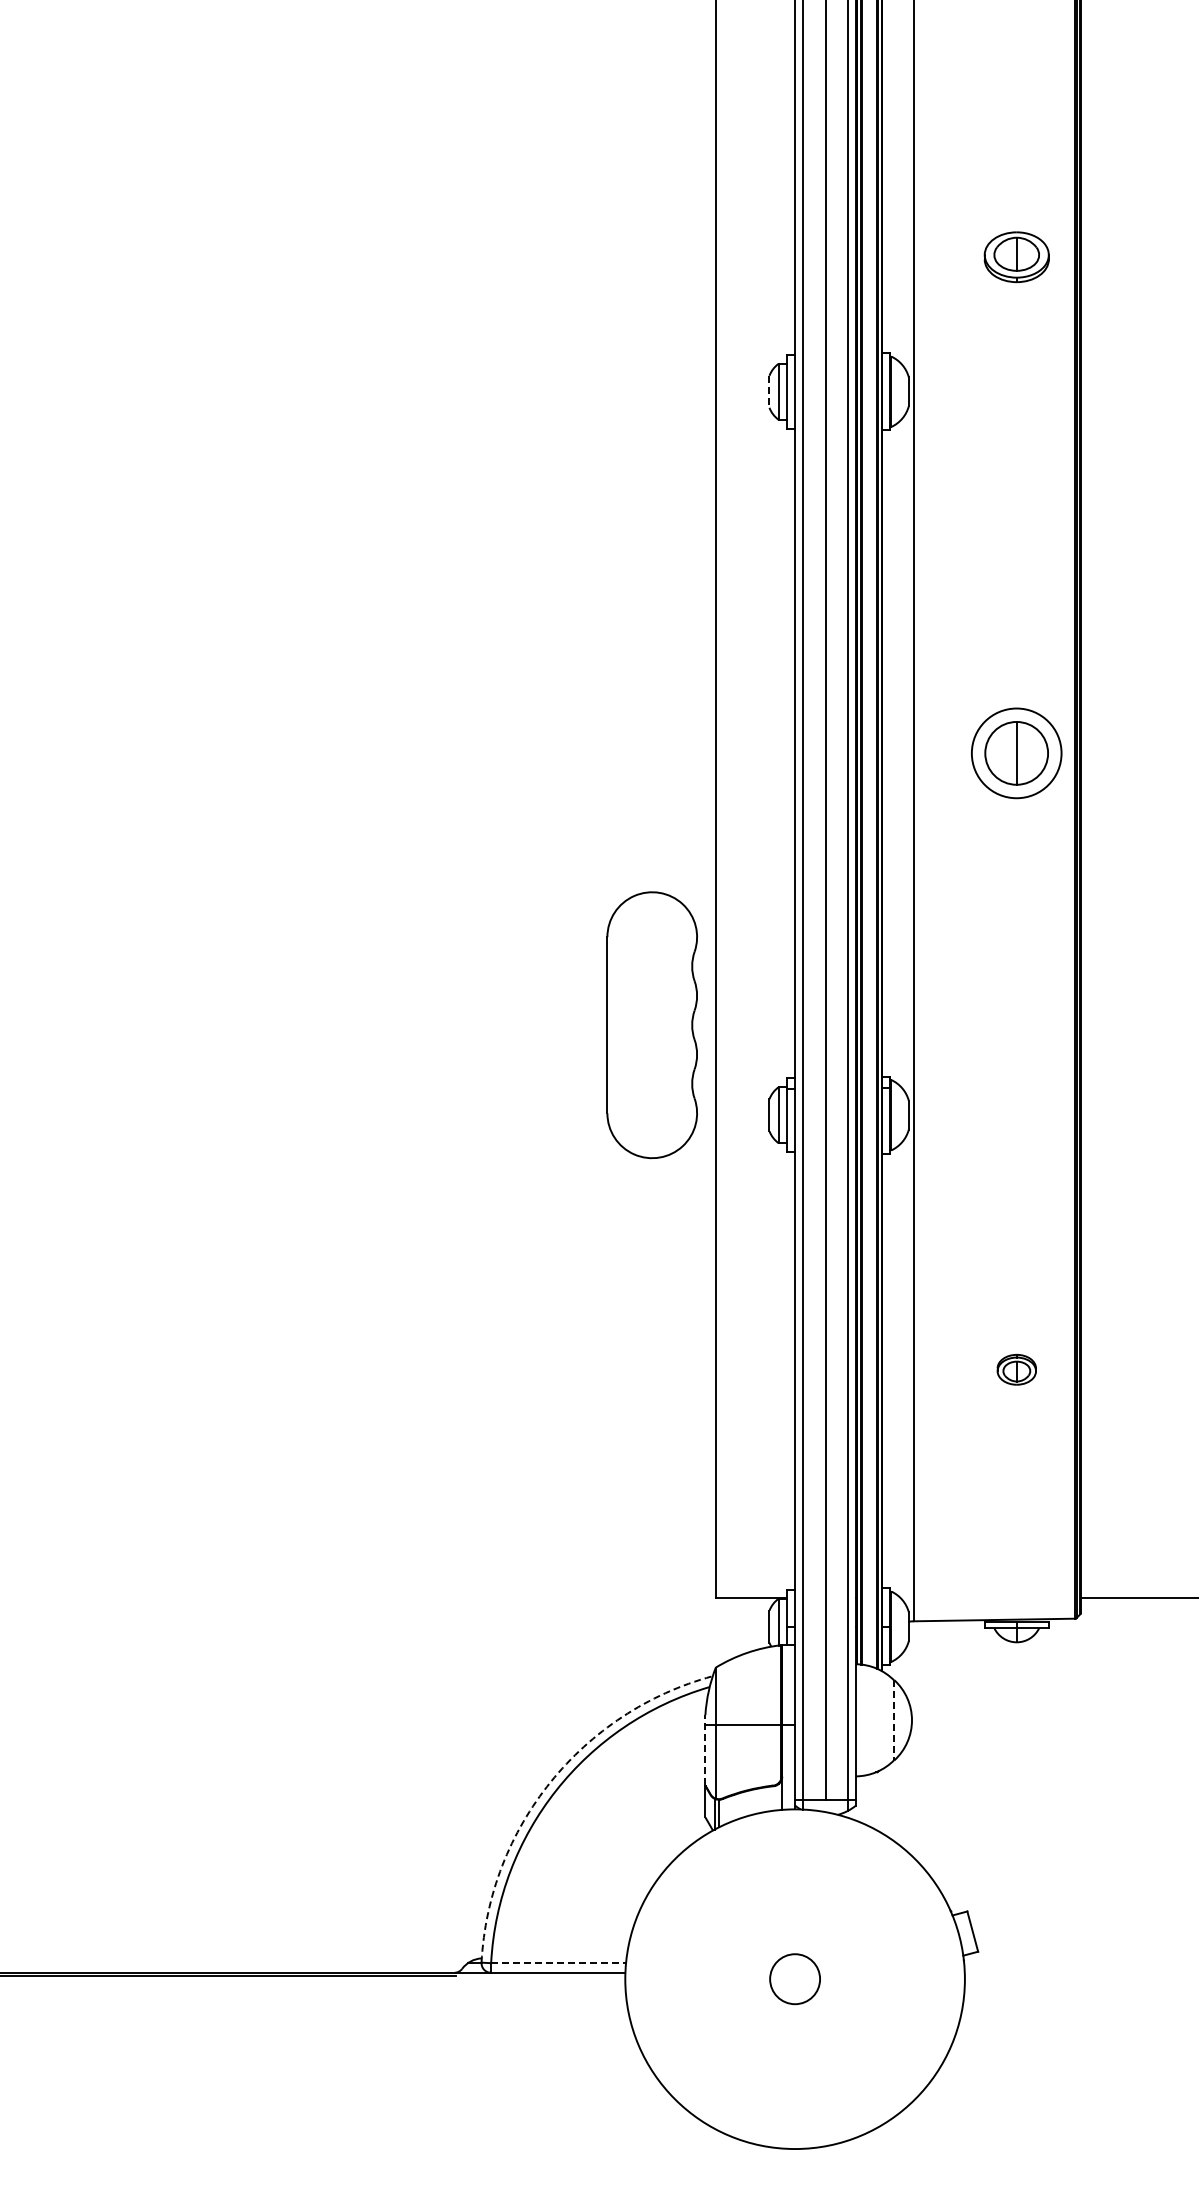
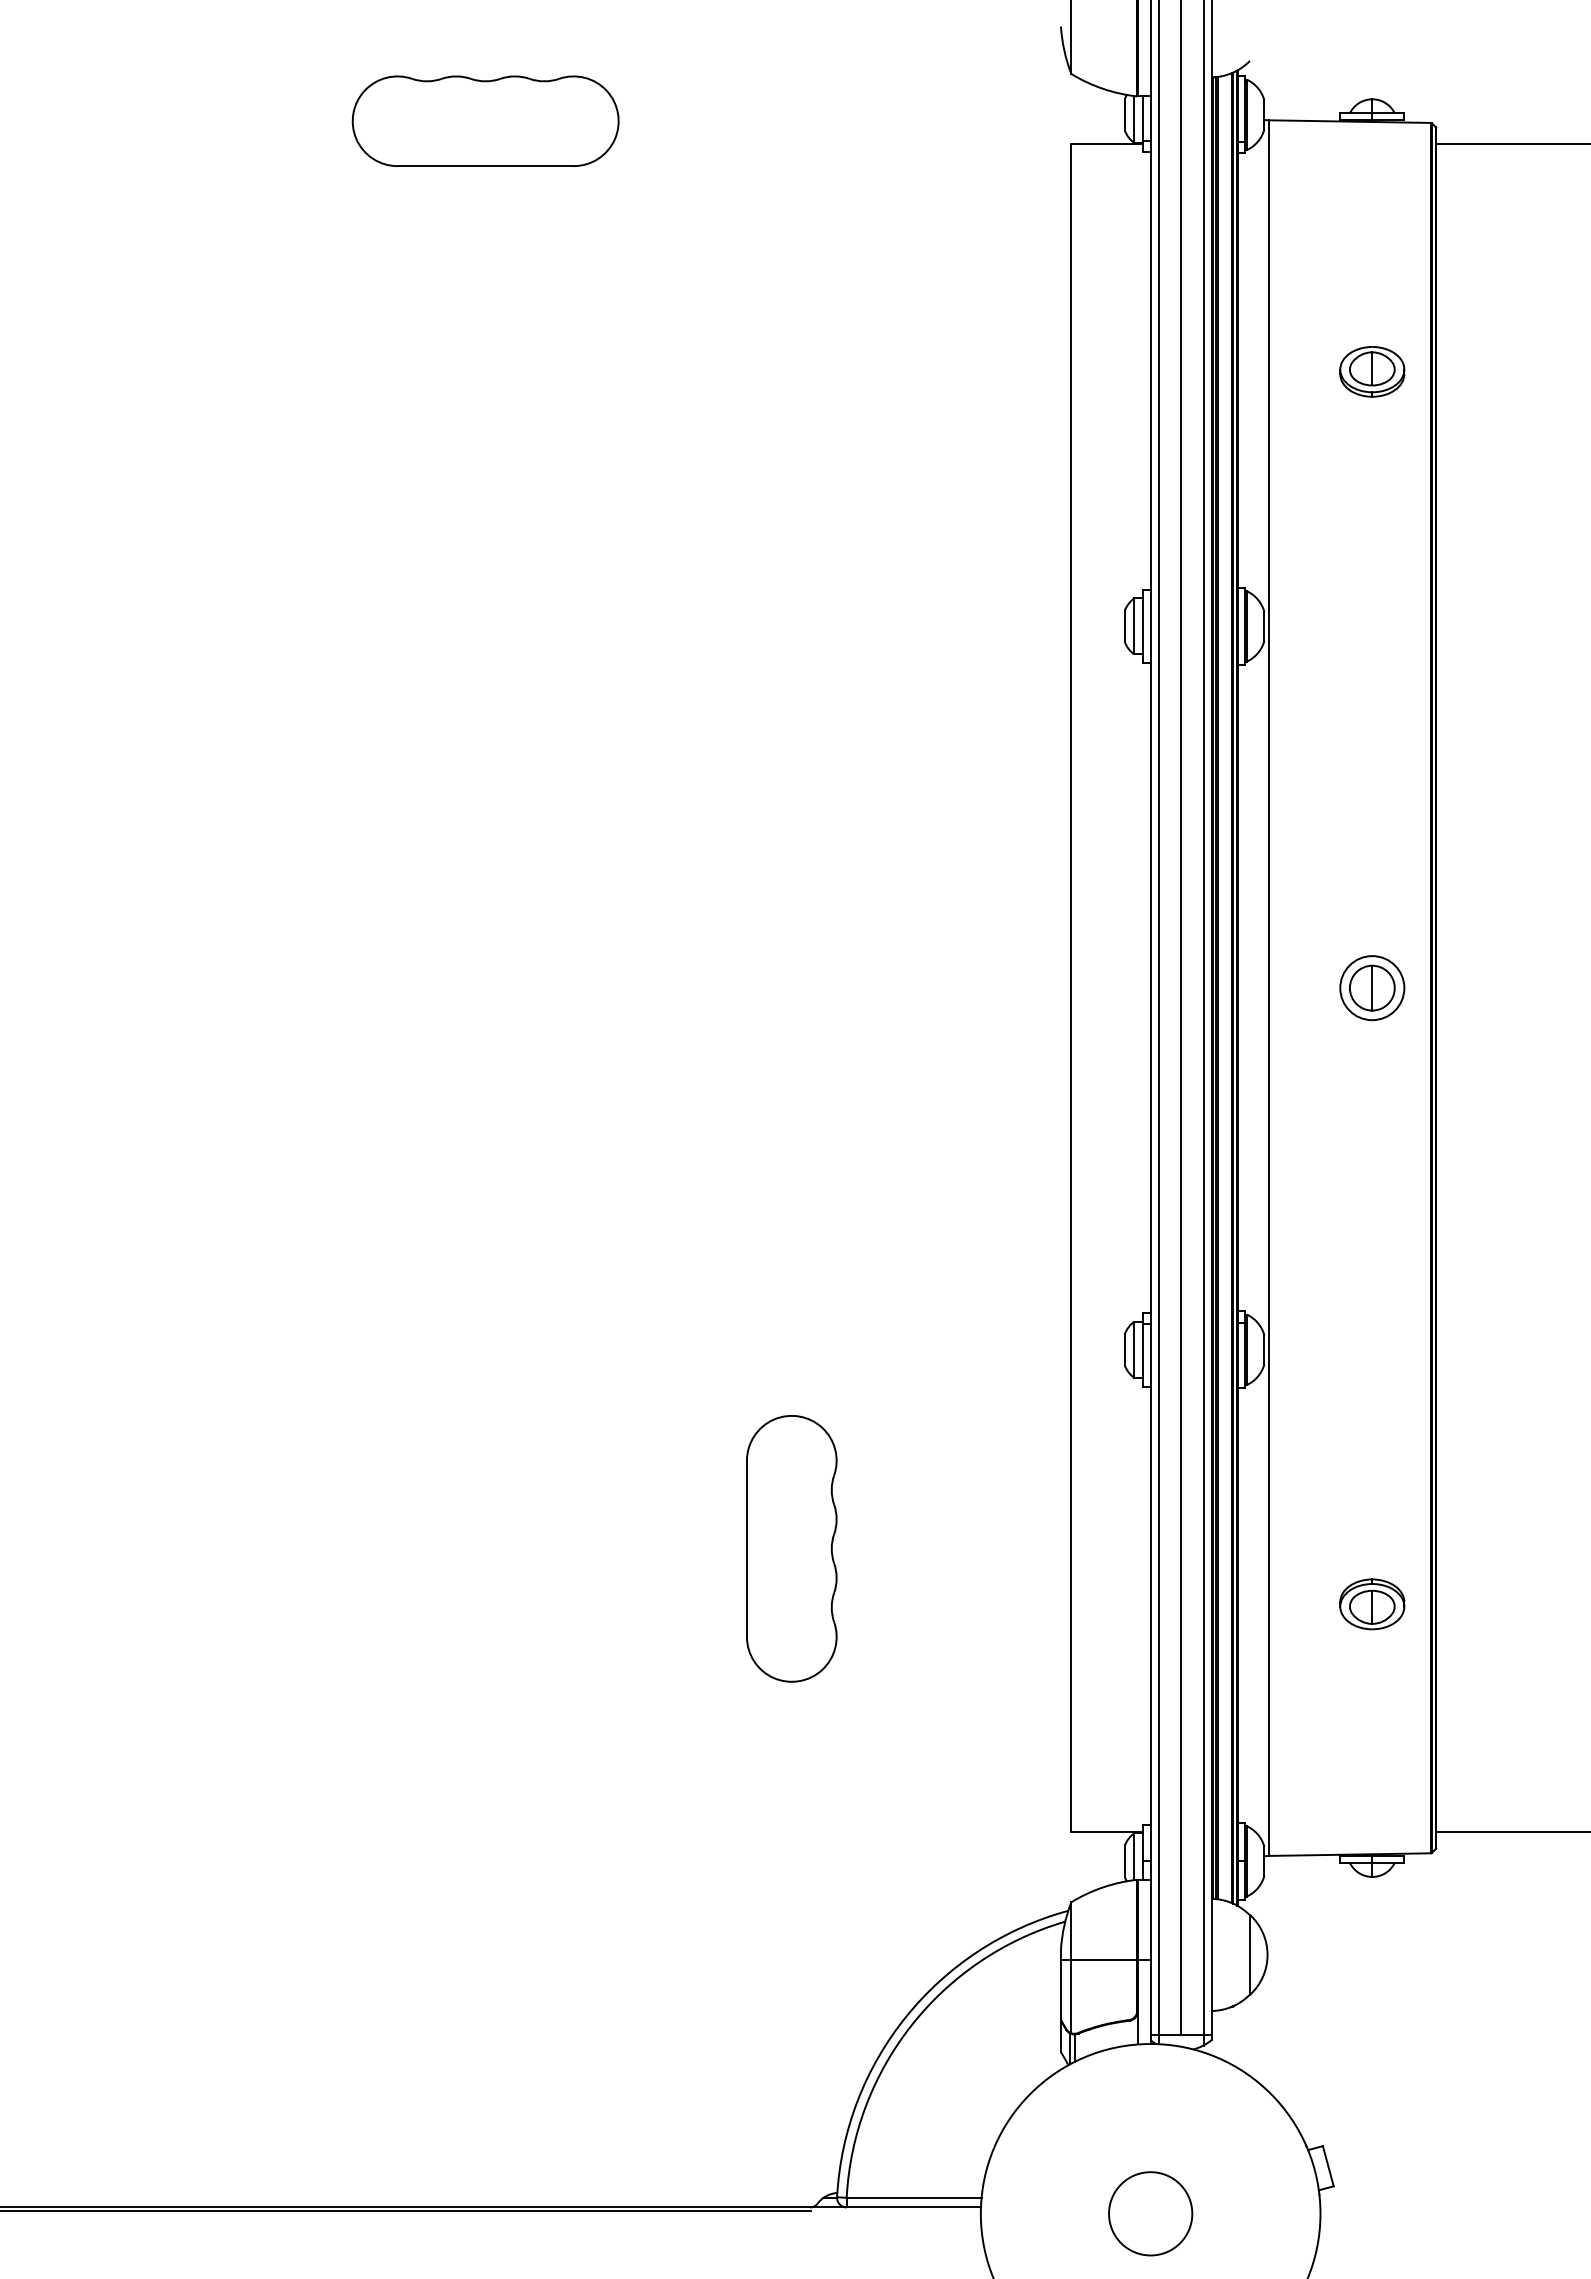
part: (1016, 256) -> (1372, 371), moved
line: (769, 391) -> (1125, 626), dashed -> solid
part: (1016, 753) -> (1372, 988), size x0.71
part: (651, 1024) -> (791, 1548), moved
part: (1016, 1369) -> (1372, 1604), size x1.67
line: (893, 1720) -> (1249, 1955), dashed -> solid
line: (704, 1749) -> (1060, 1984), dashed -> solid
arc: (550, 1781) -> (906, 2016), dashed -> solid
line: (558, 1962) -> (914, 2197), dashed -> solid
circle: (794, 1978) -> (1150, 2213), size x1.67

